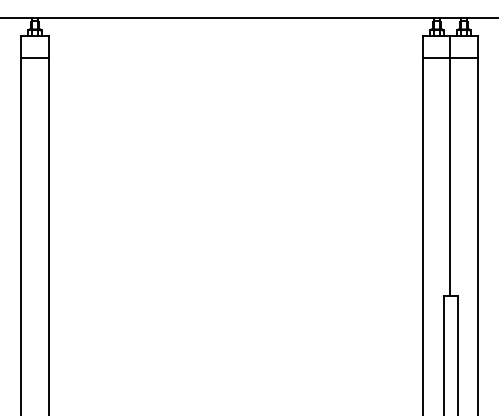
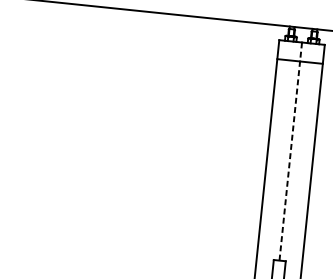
line: (450, 166) -> (290, 152), solid -> dashed

